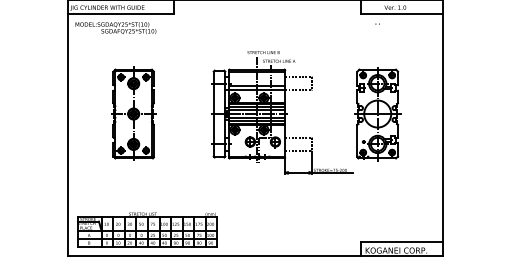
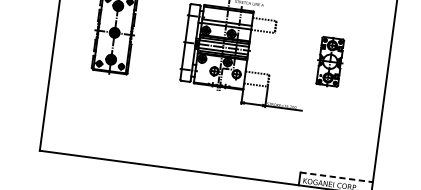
part: (377, 114) -> (329, 61), size x0.6
part: (147, 229) -> (113, 136), removed
line: (402, 241) -> (337, 177), solid -> dashed

